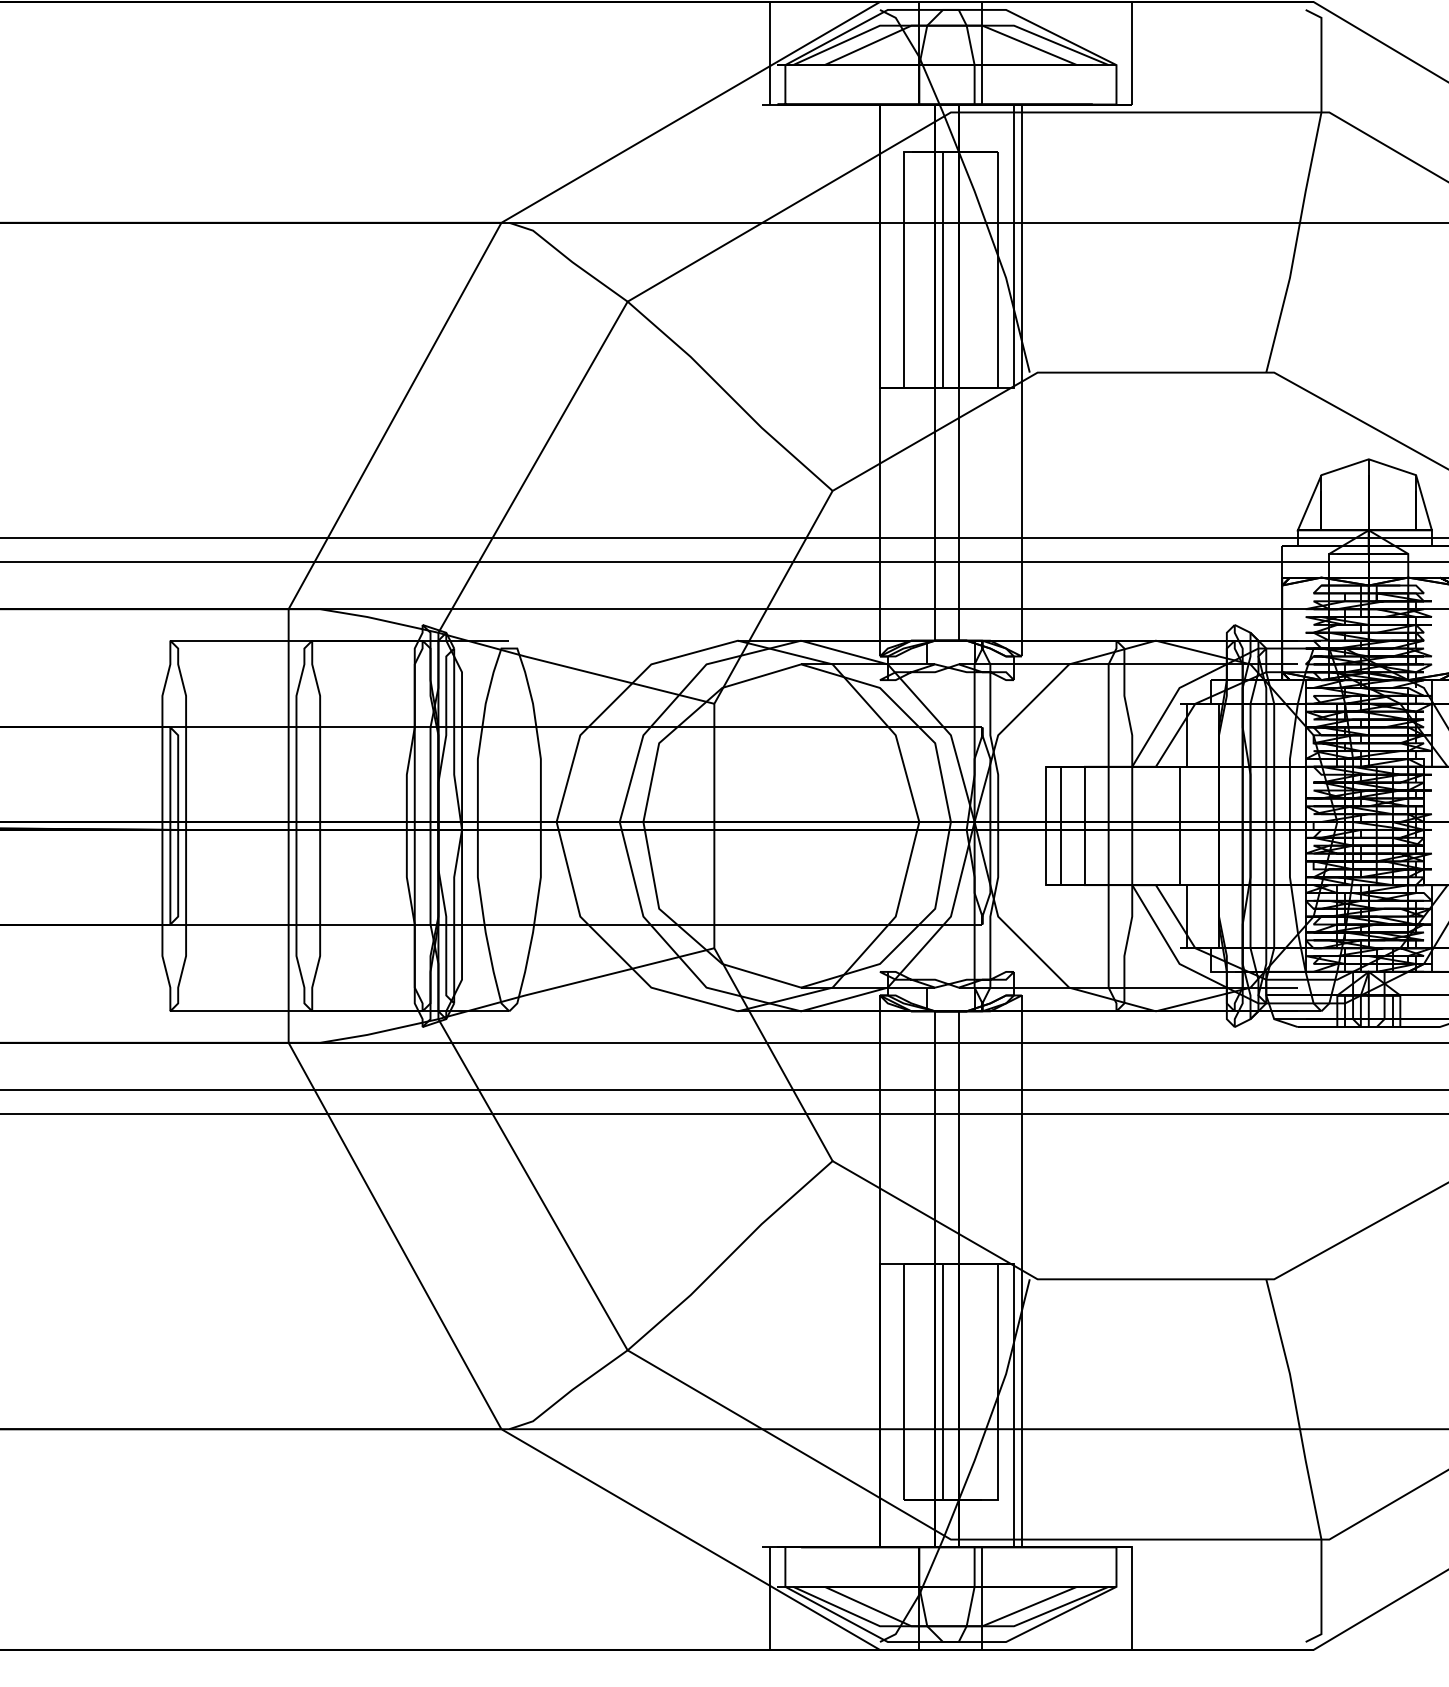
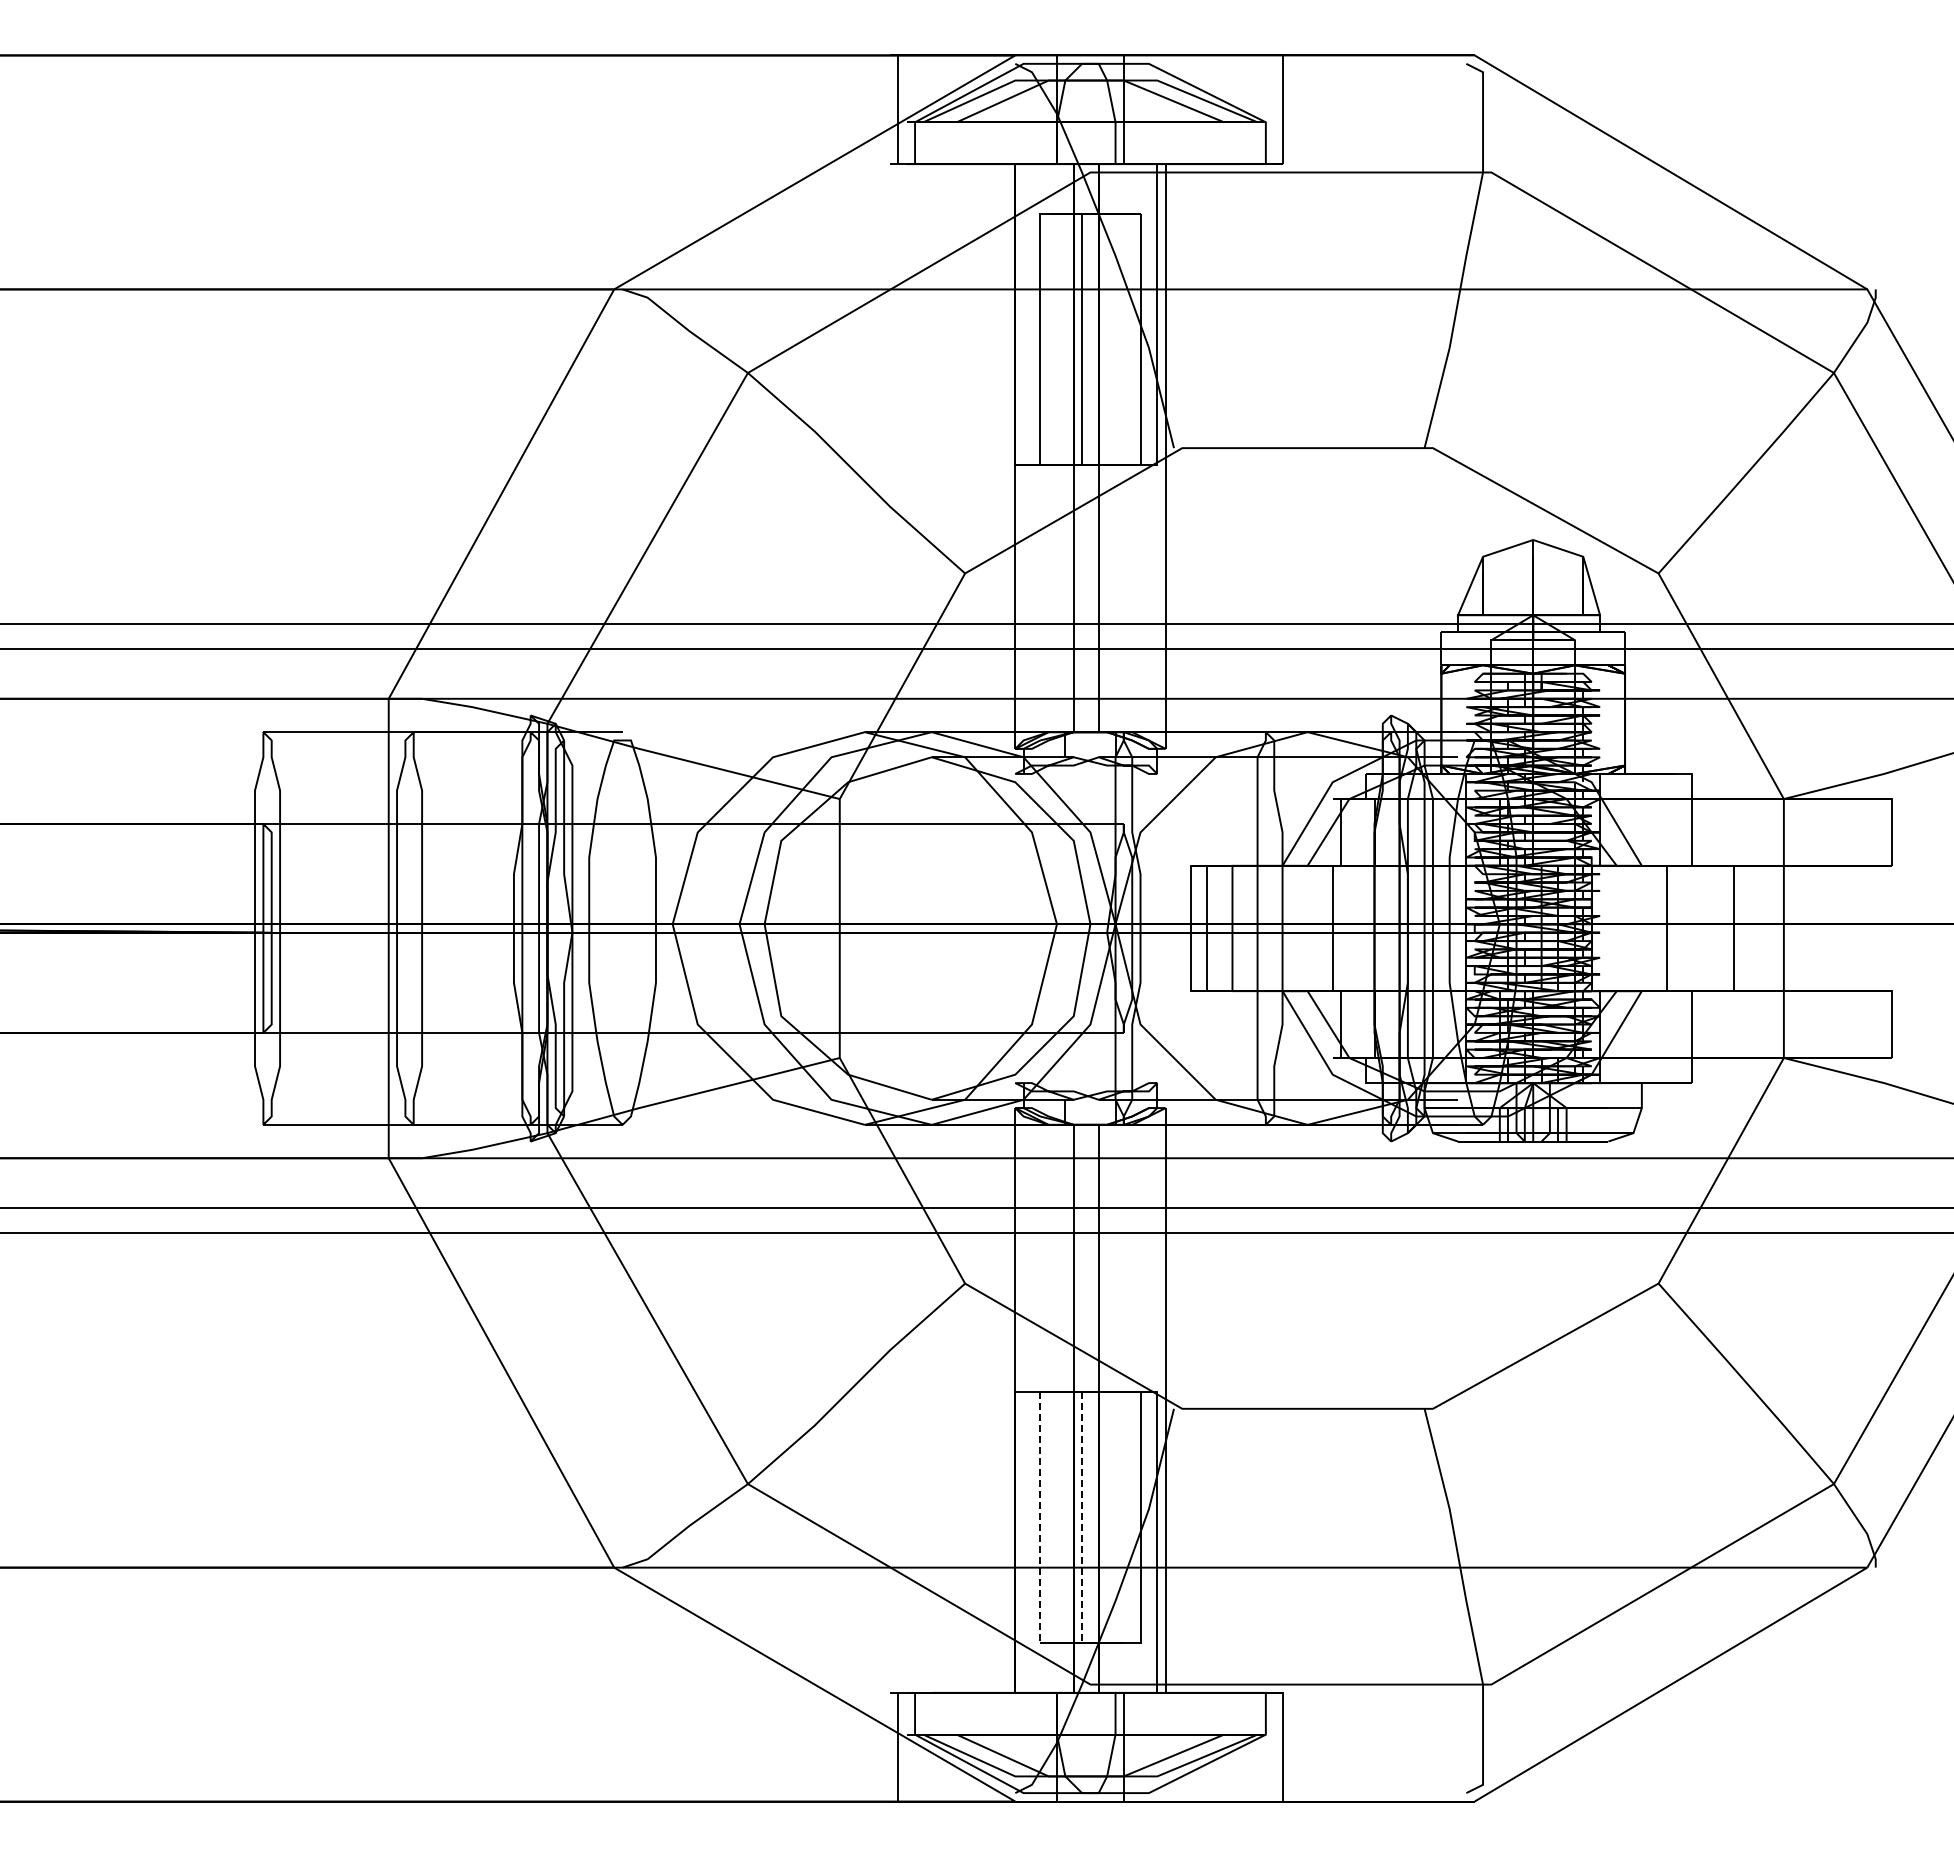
line: (903, 1381) -> (1040, 1517), solid -> dashed
line: (943, 1381) -> (1082, 1517), solid -> dashed

